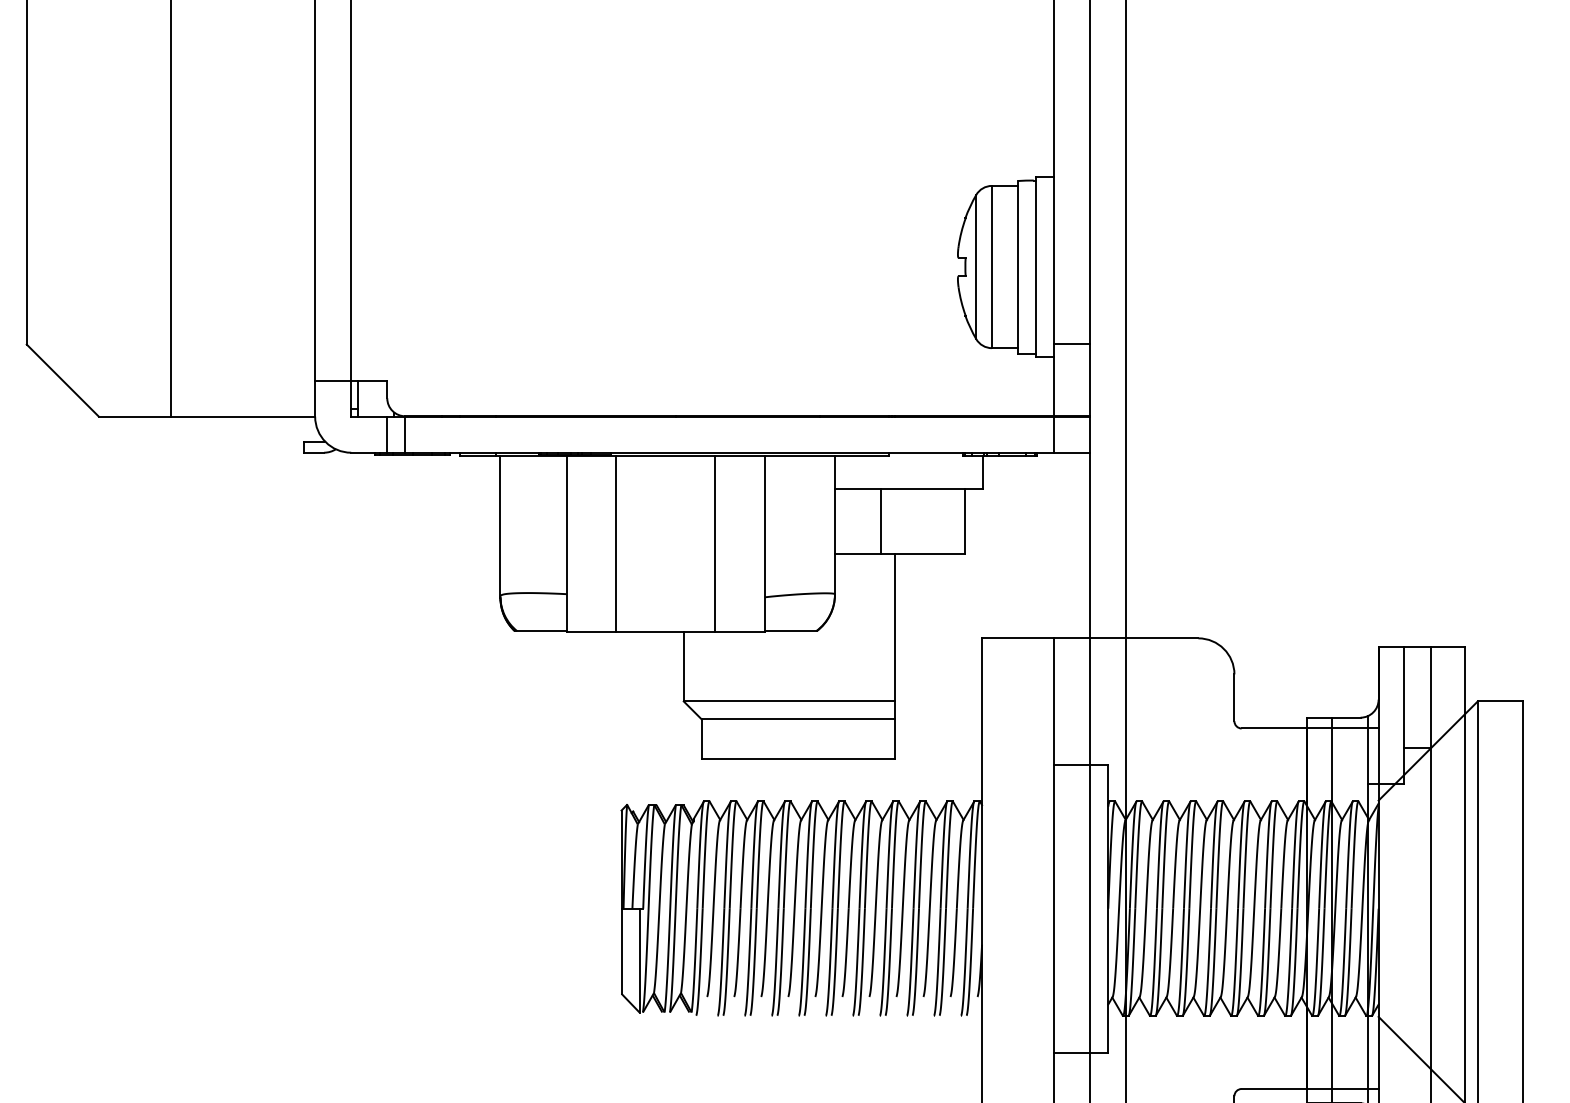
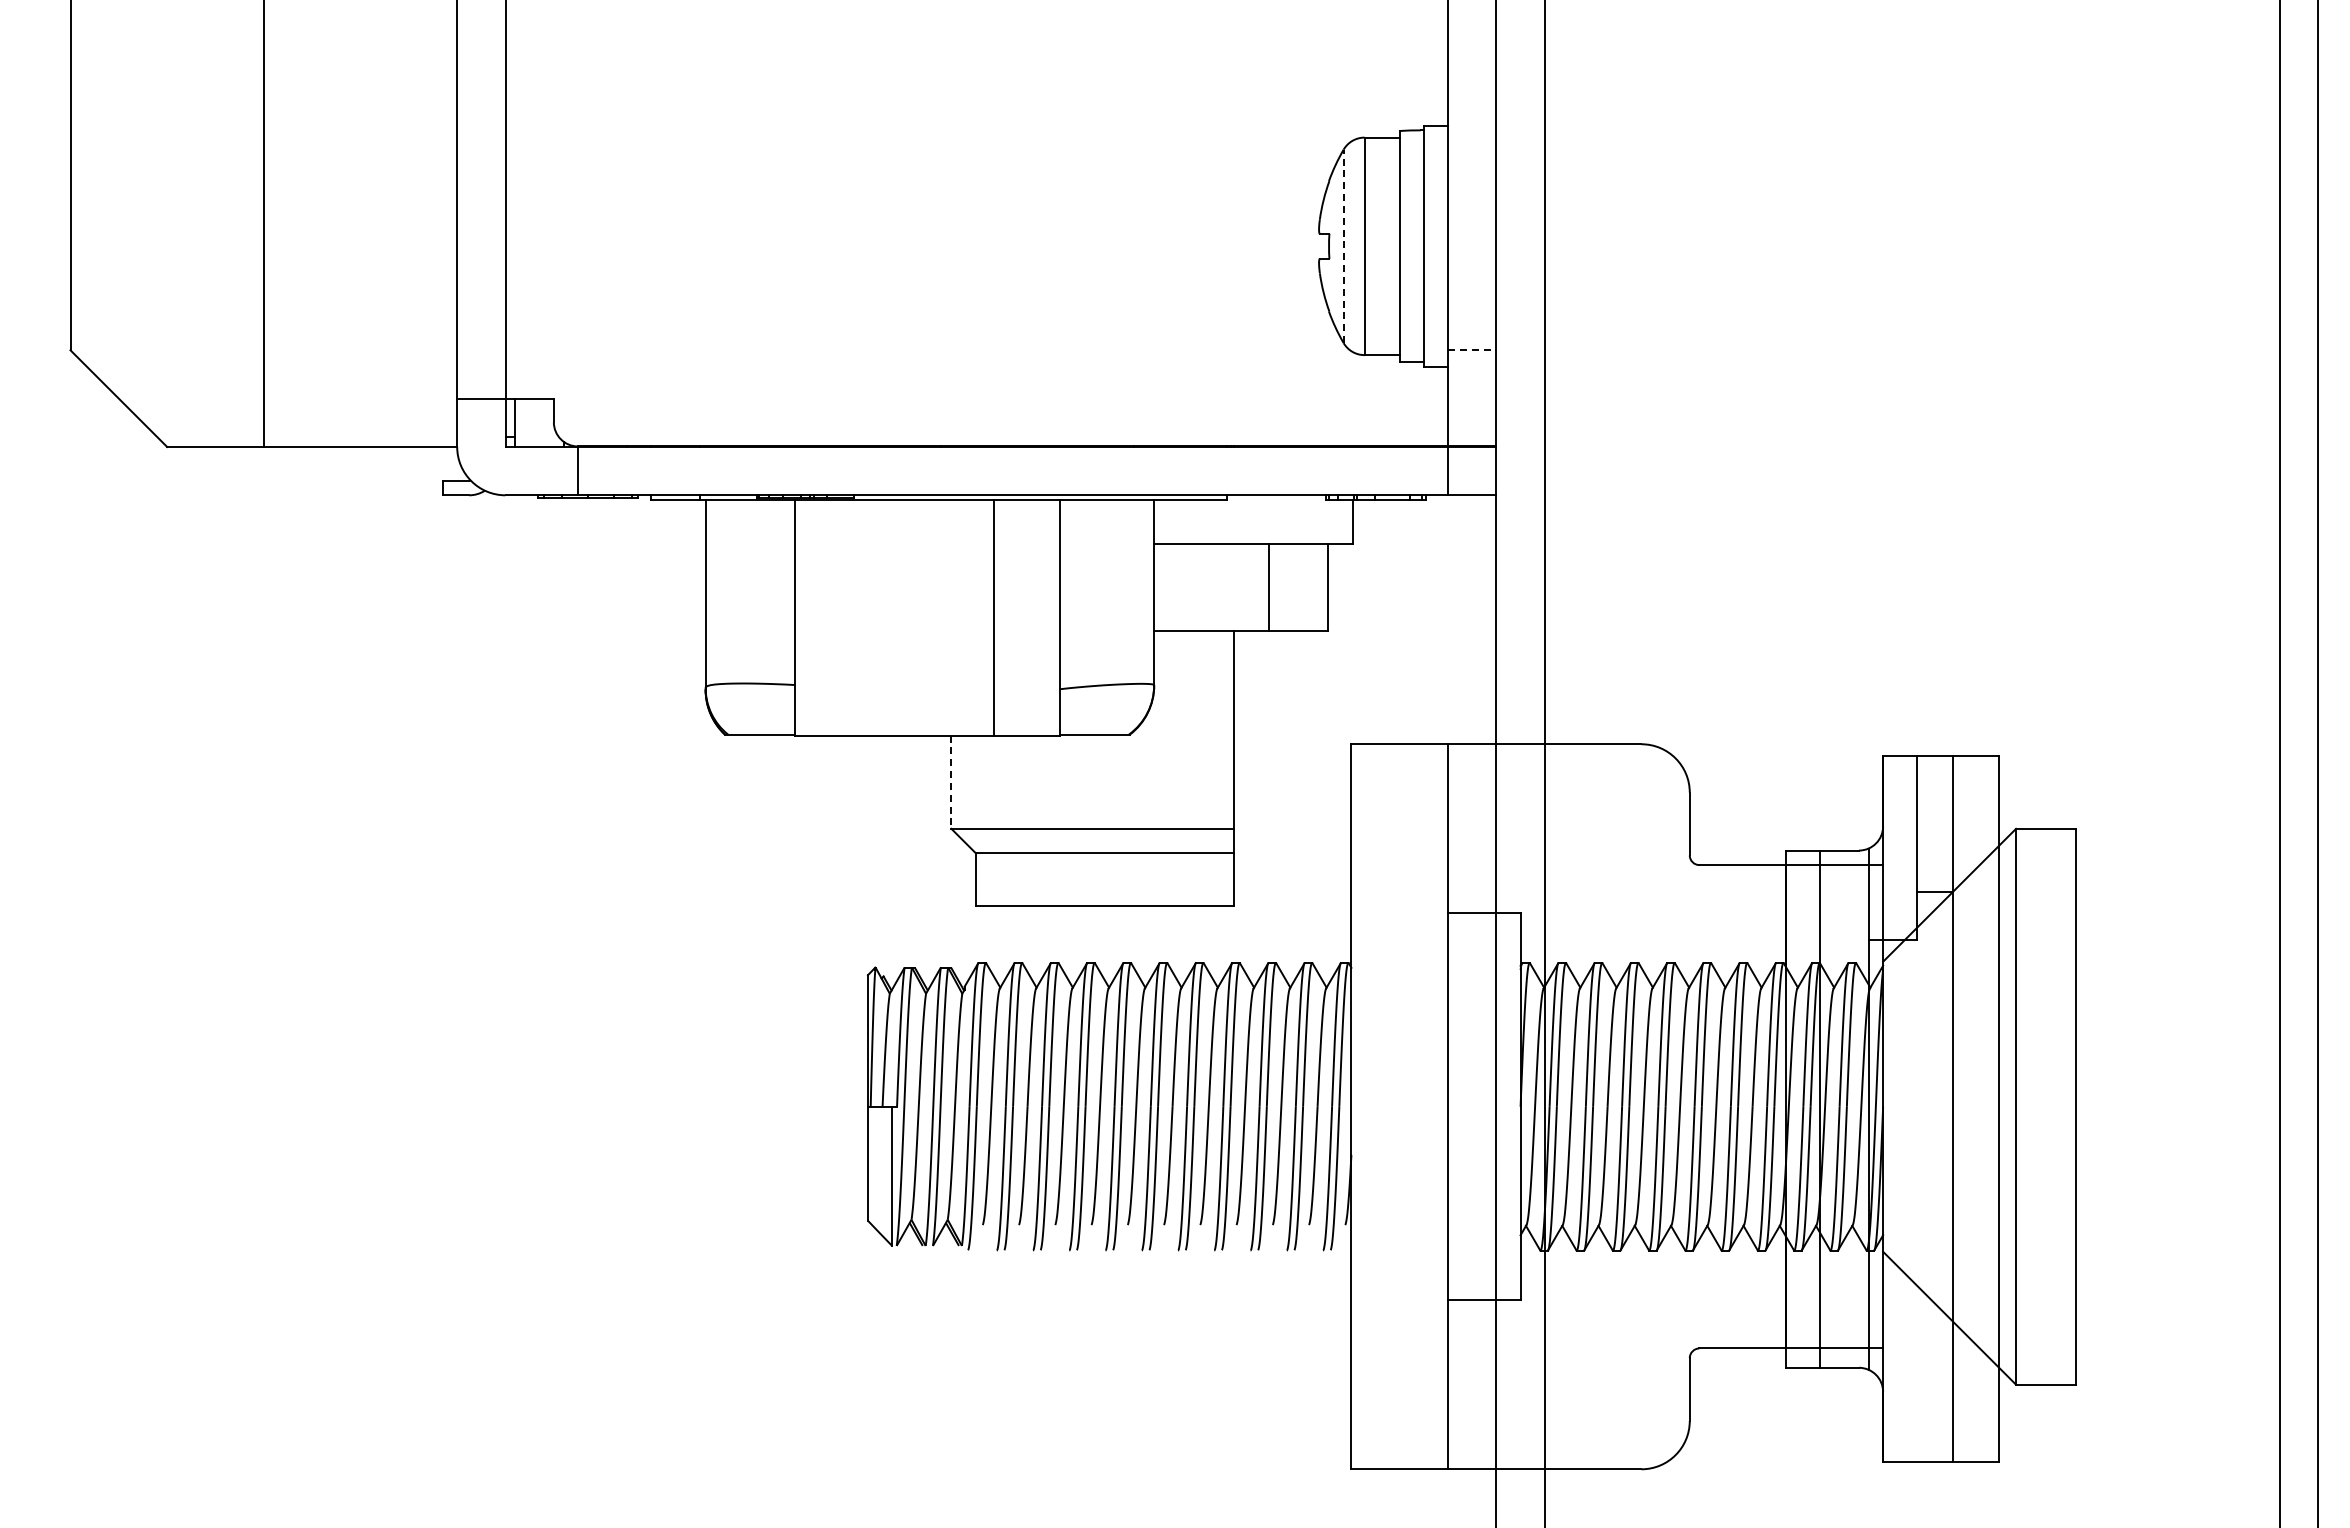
line: (976, 267) -> (1343, 246), solid -> dashed
line: (1072, 343) -> (1472, 349), solid -> dashed
line: (386, 434) -> (553, 470), removed
line: (881, 520) -> (1268, 586), moved
line: (616, 543) -> (861, 617), removed
line: (683, 666) -> (951, 782), solid -> dashed

